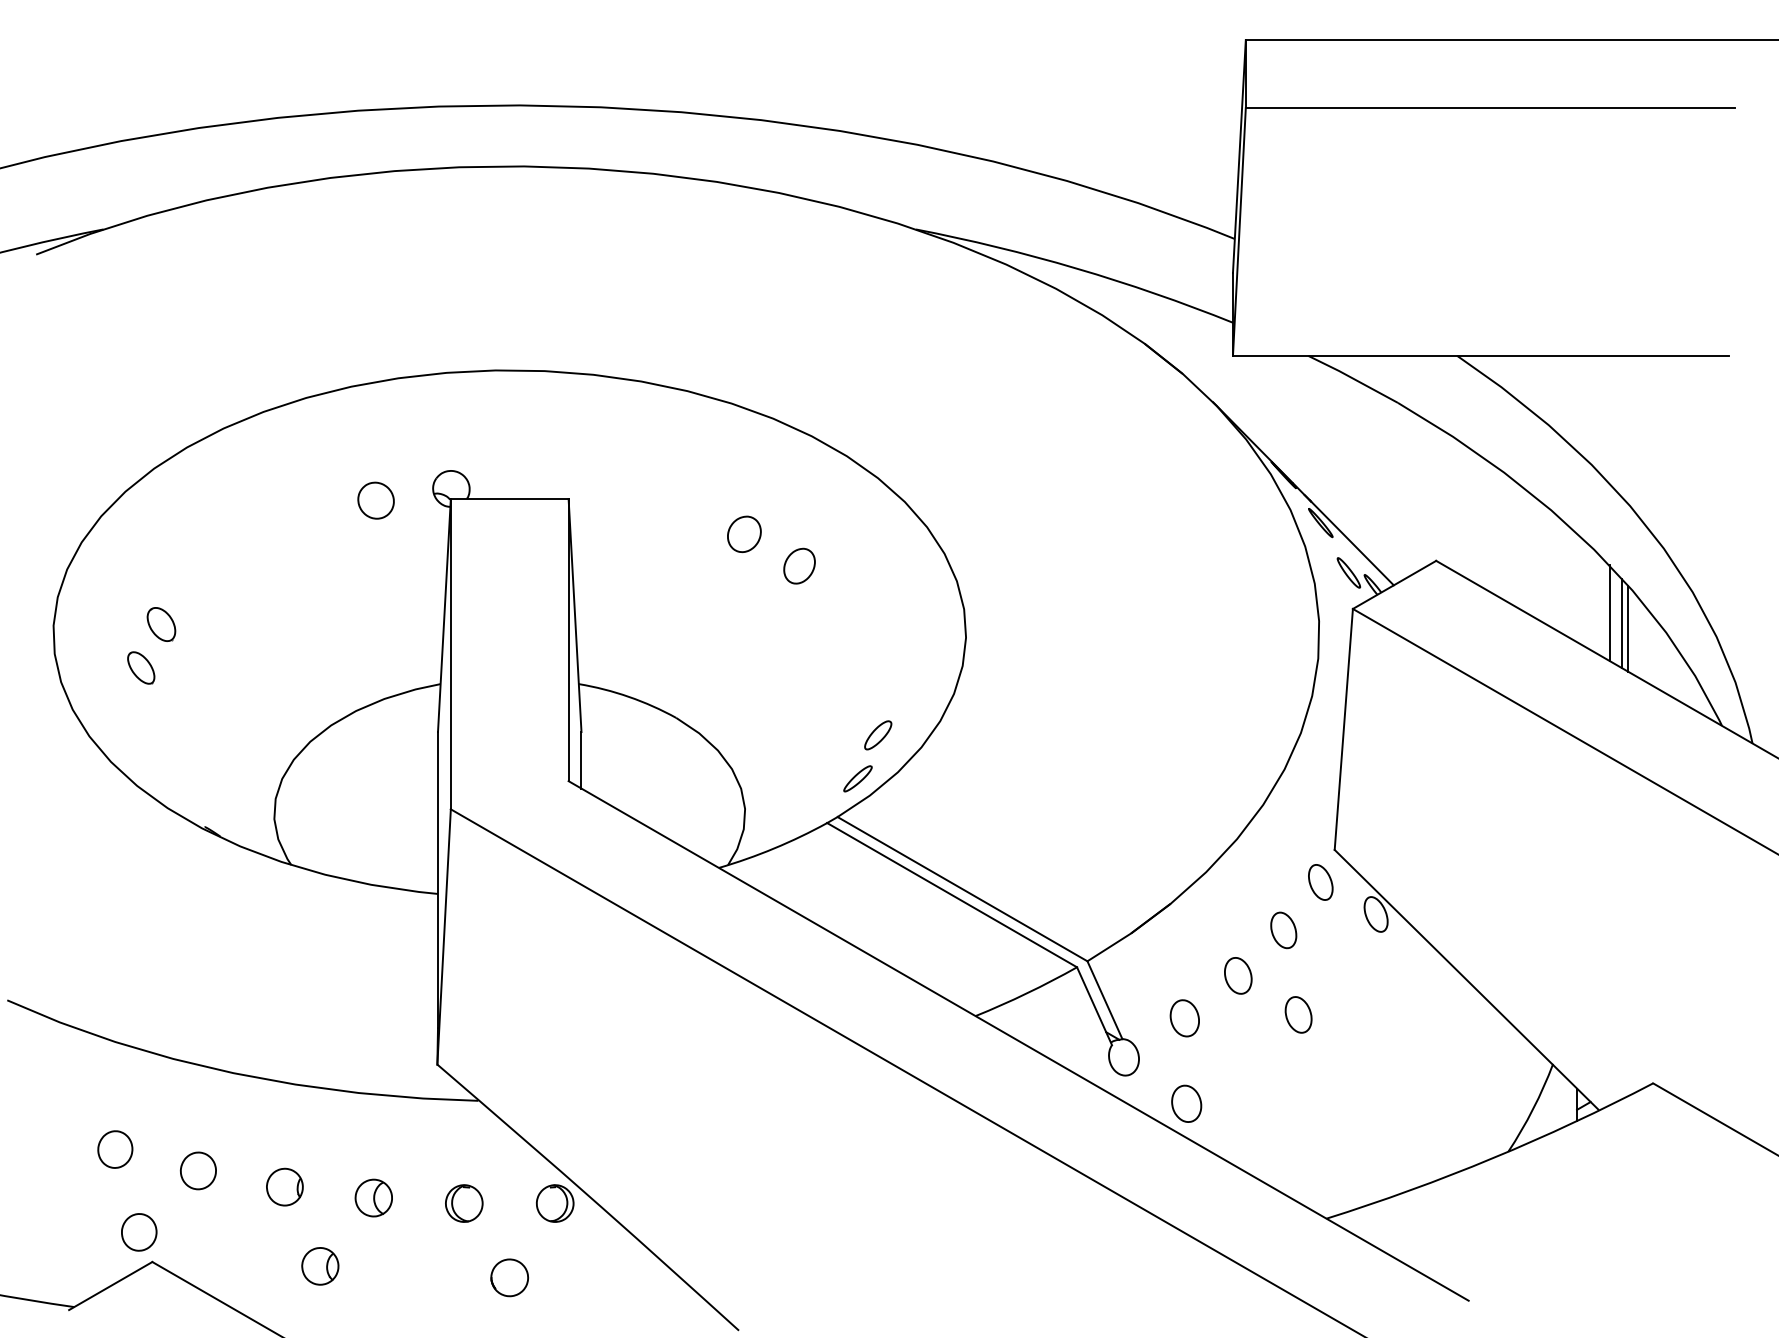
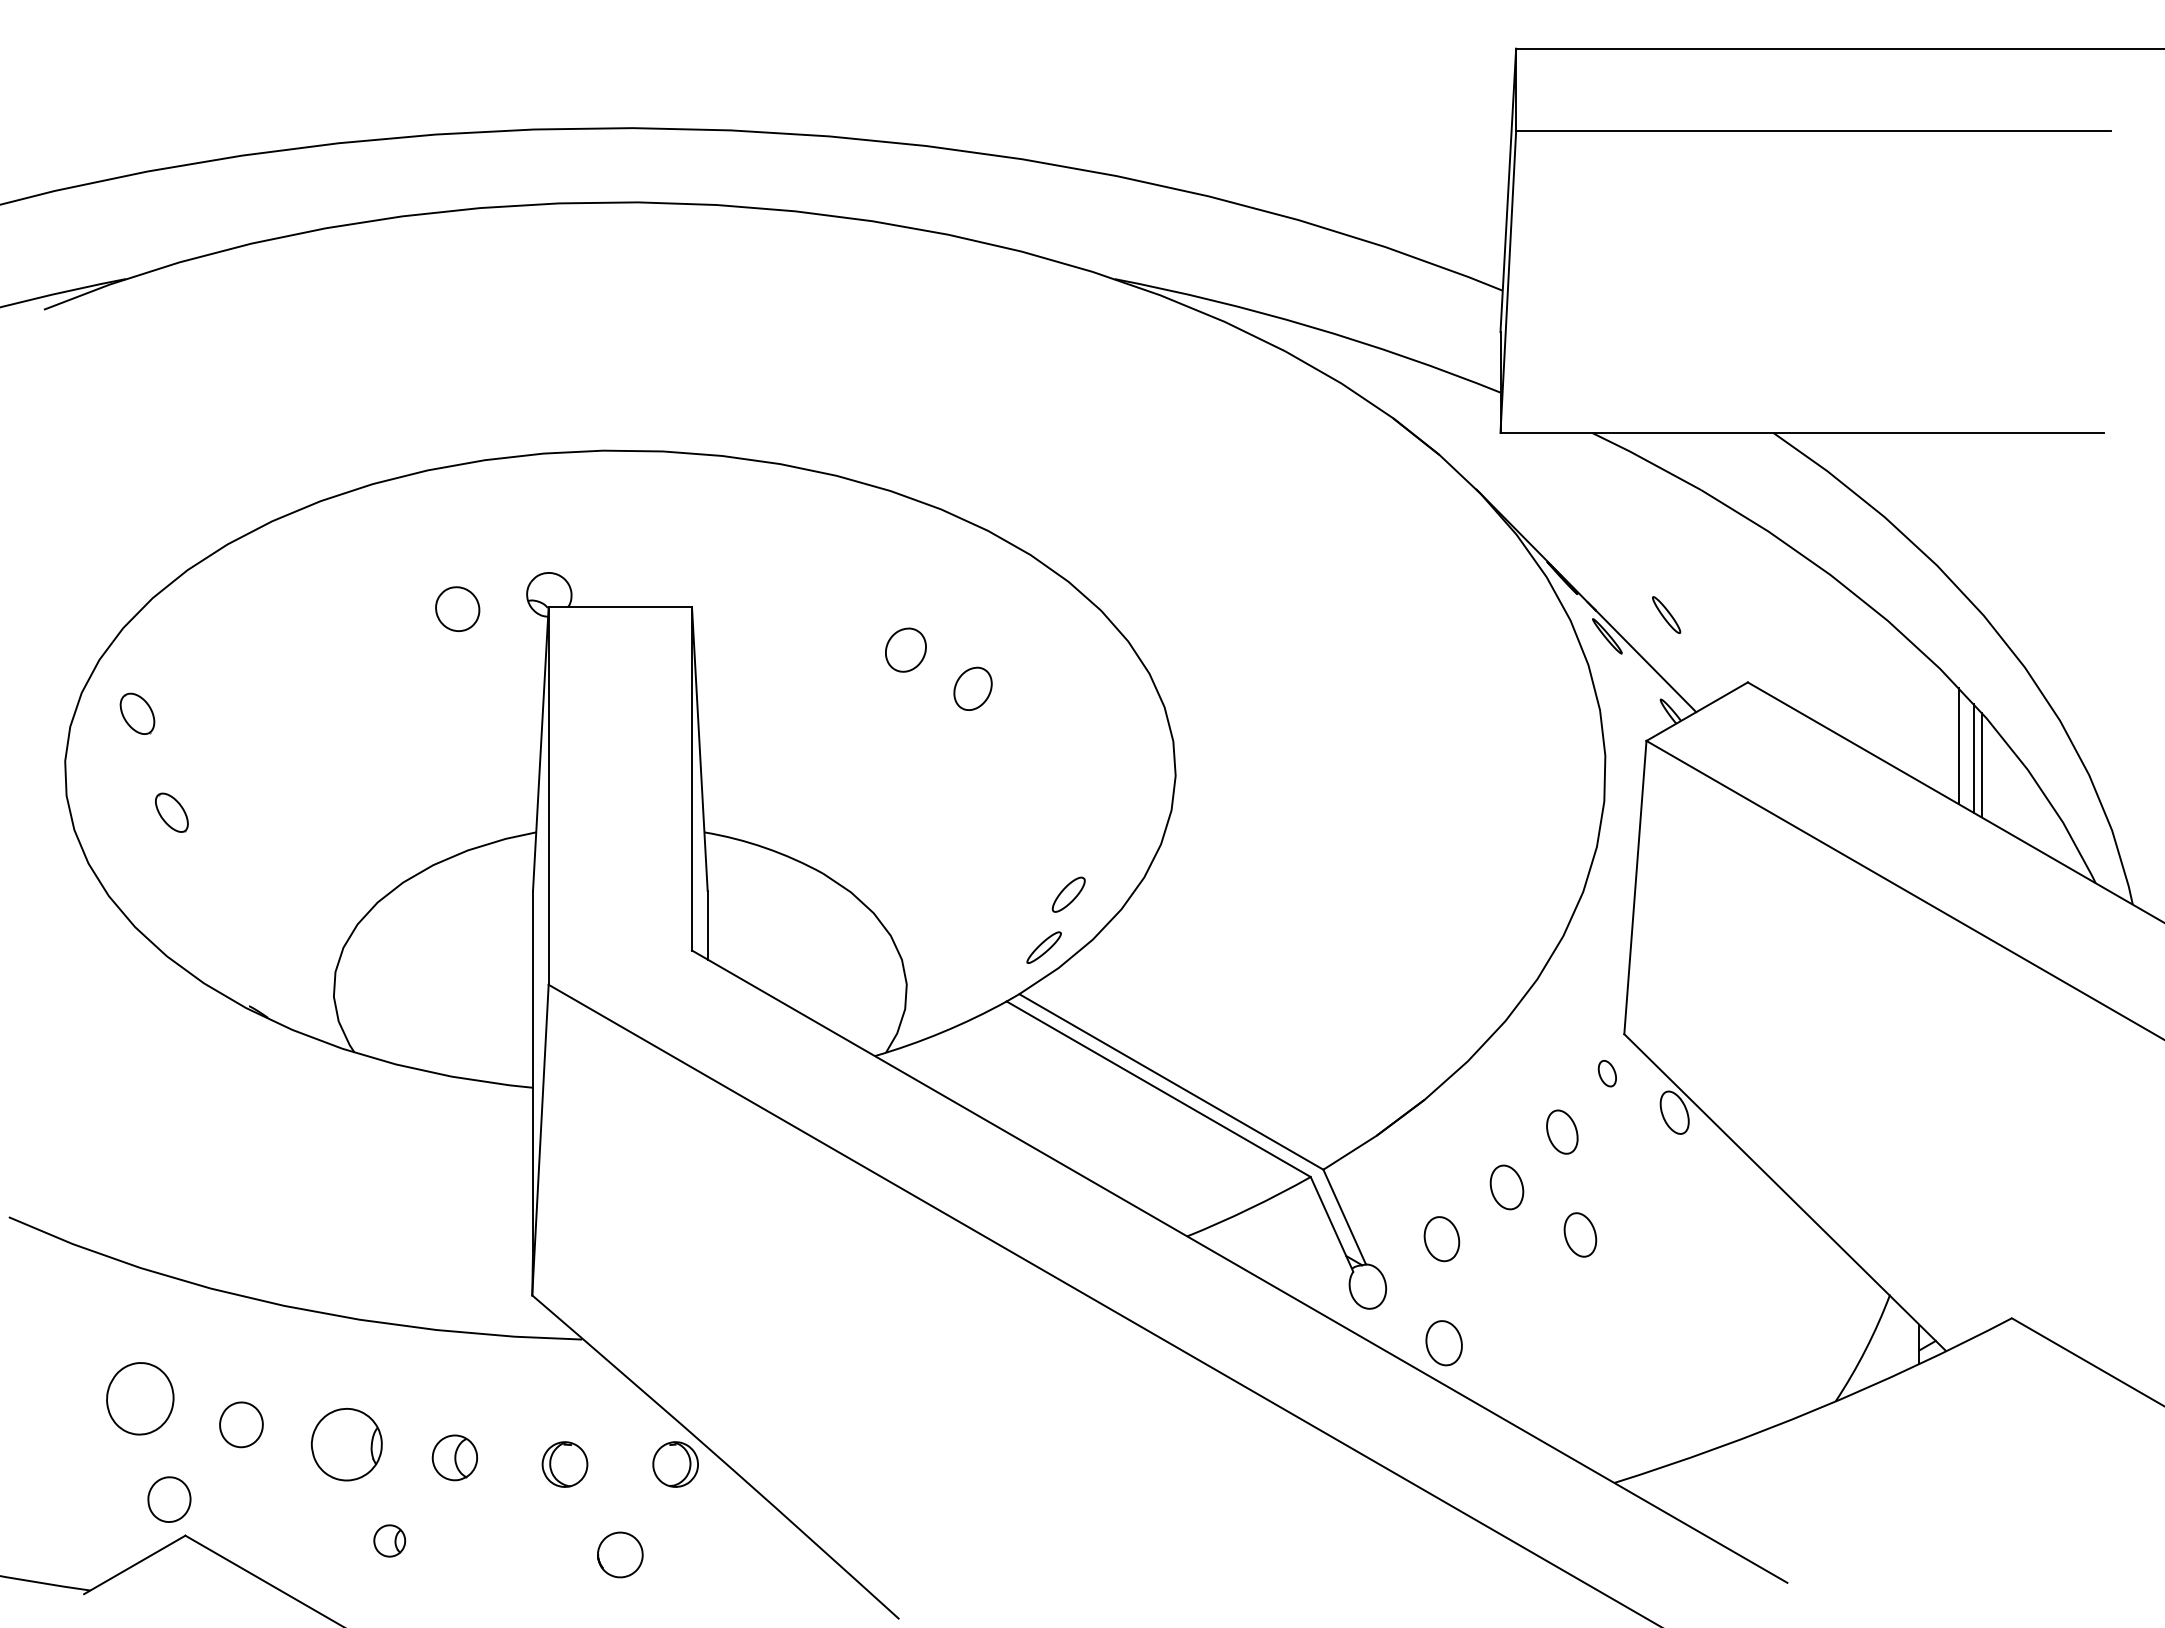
part: (1348, 572) -> (1666, 614), moved
part: (161, 624) -> (137, 713), moved
part: (1320, 882) -> (1607, 1073), size x0.6
part: (115, 1149) -> (140, 1398), size x1.6
part: (284, 1187) -> (346, 1444), size x1.6
part: (320, 1265) -> (389, 1540), size x0.7

